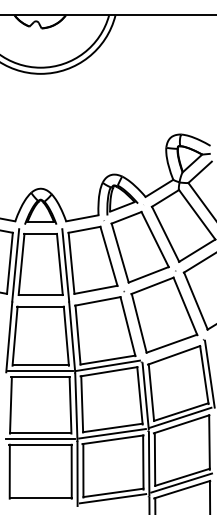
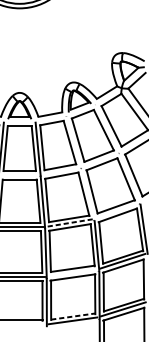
line: (107, 365) -> (68, 222), solid -> dashed
line: (112, 433) -> (72, 272), removed
line: (113, 492) -> (73, 316), solid -> dashed

